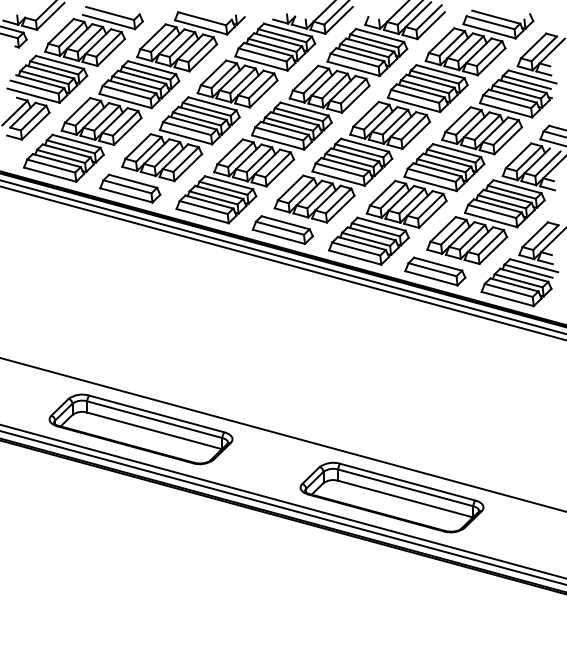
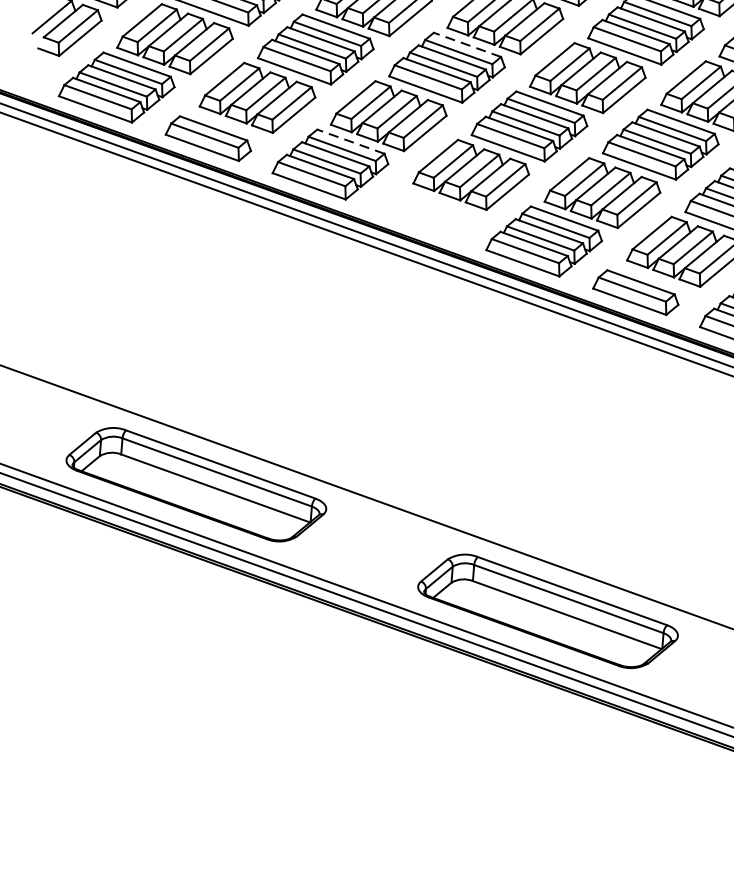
line: (304, 109) -> (467, 45), solid -> dashed
line: (229, 182) -> (351, 141), solid -> dashed
part: (282, 229) -> (422, 214), removed

